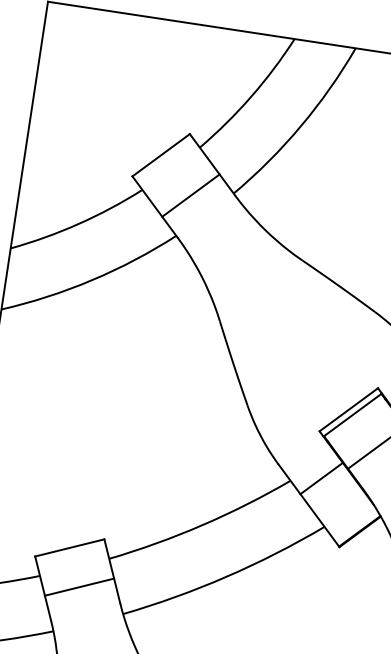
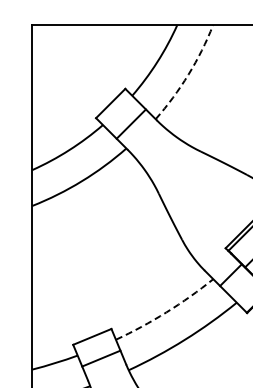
arc: (301, 125) -> (188, 74), solid -> dashed
arc: (202, 525) -> (166, 312), solid -> dashed

